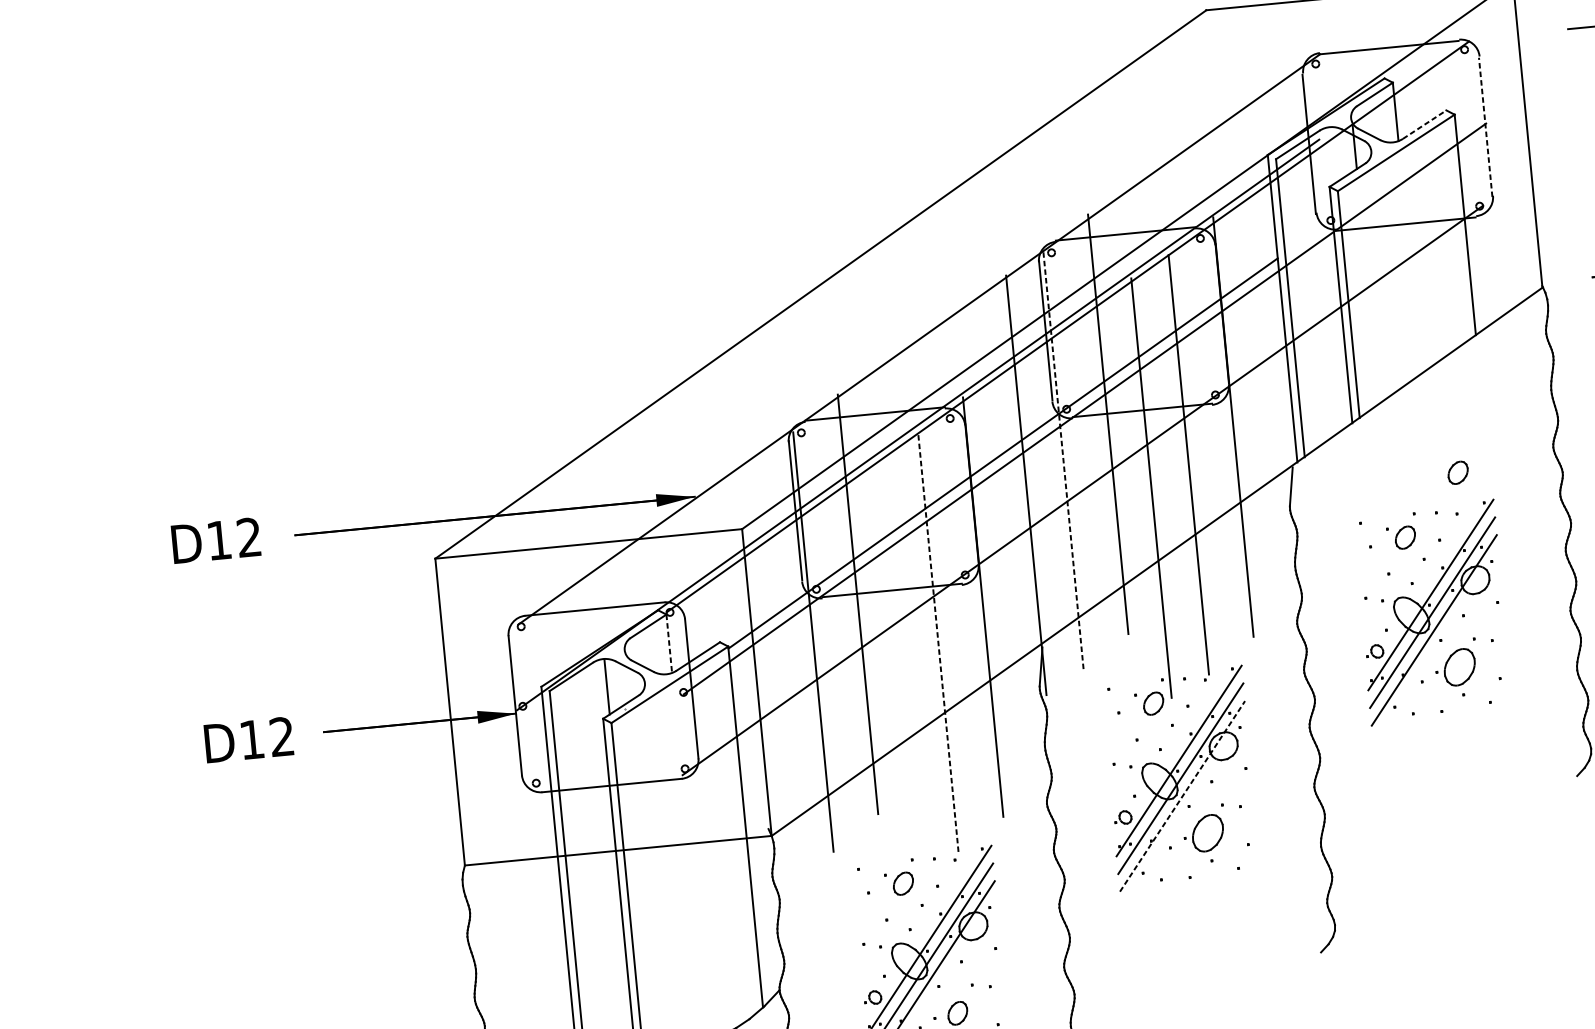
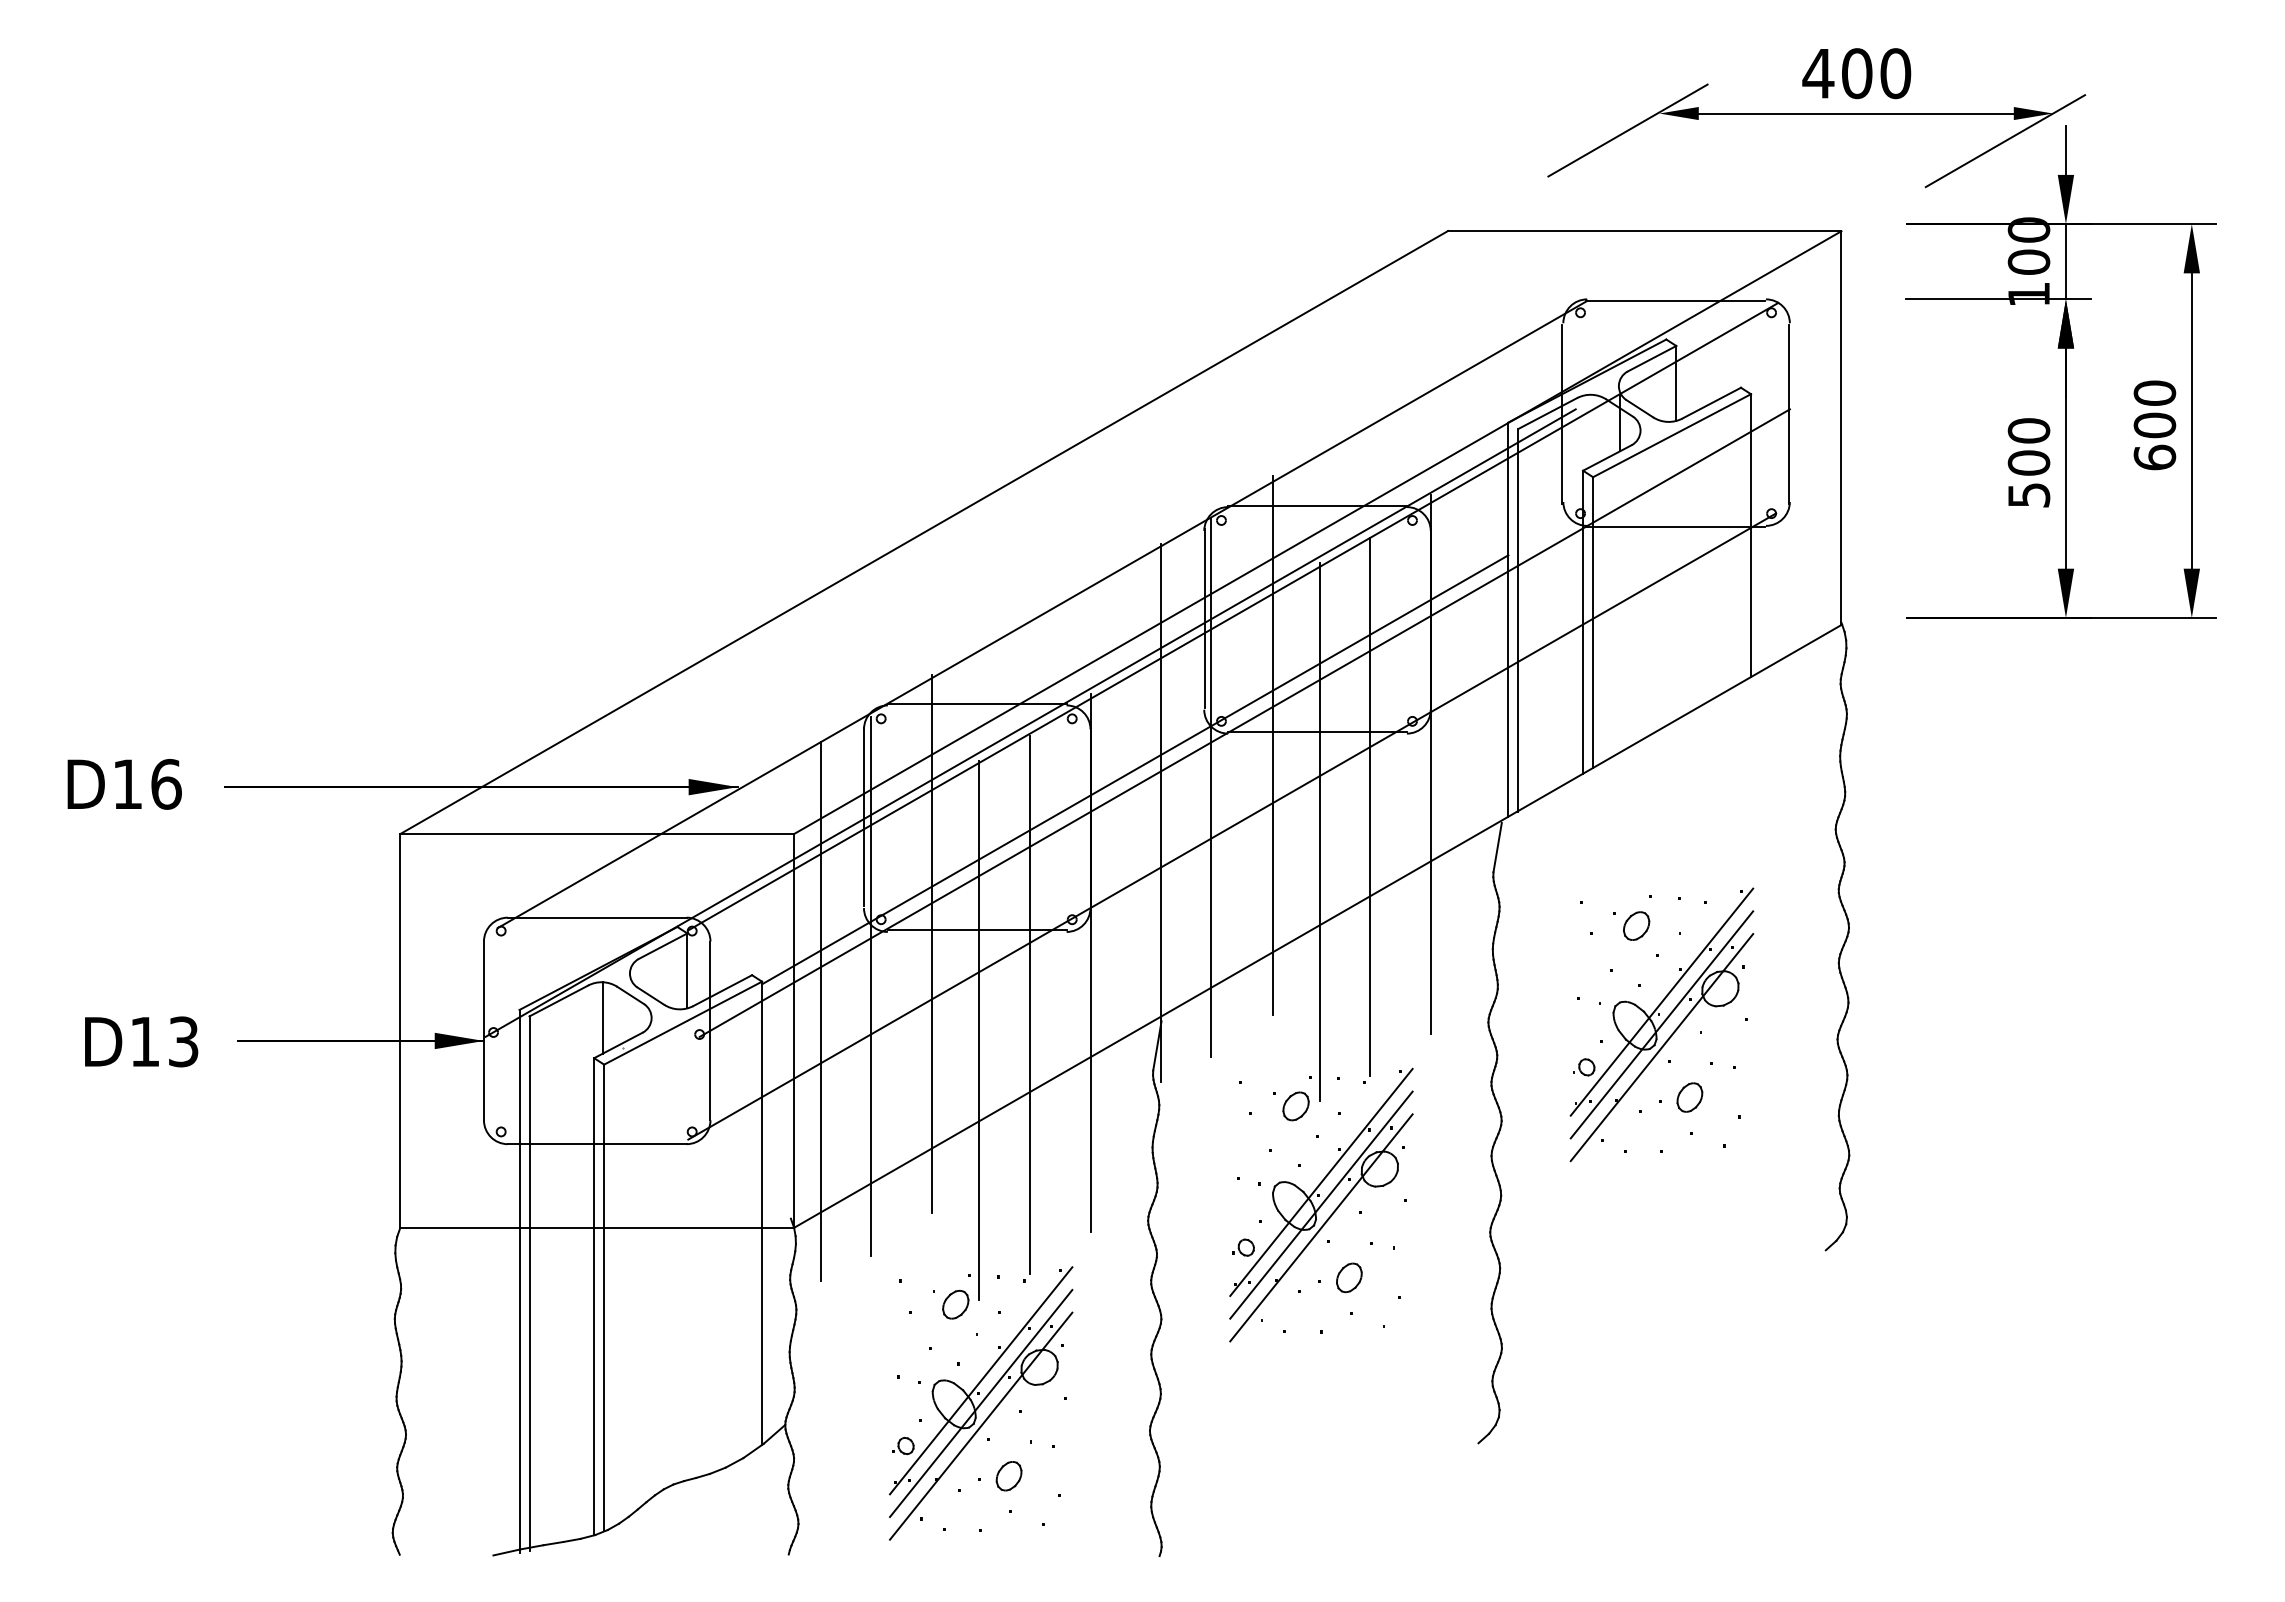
line: (1425, 124) -> (1712, 402), dashed -> solid
line: (1485, 126) -> (1788, 413), dashed -> solid
line: (1063, 462) -> (1211, 788), dashed -> solid
part: (1458, 472) -> (1711, 849), removed
text: (249, 536) -> (166, 783), D12 -> D16
line: (669, 644) -> (687, 971), dashed -> solid
line: (938, 645) -> (1029, 1005), dashed -> solid
line: (776, 665) -> (820, 1011), added
part: (1459, 667) -> (1689, 1097), size x0.62
line: (901, 668) -> (979, 1030), added
text: (281, 736) -> (183, 1041), D12 -> D13
line: (1182, 796) -> (1321, 1227), dashed -> solid
part: (1208, 832) -> (1349, 1277), size x0.62

